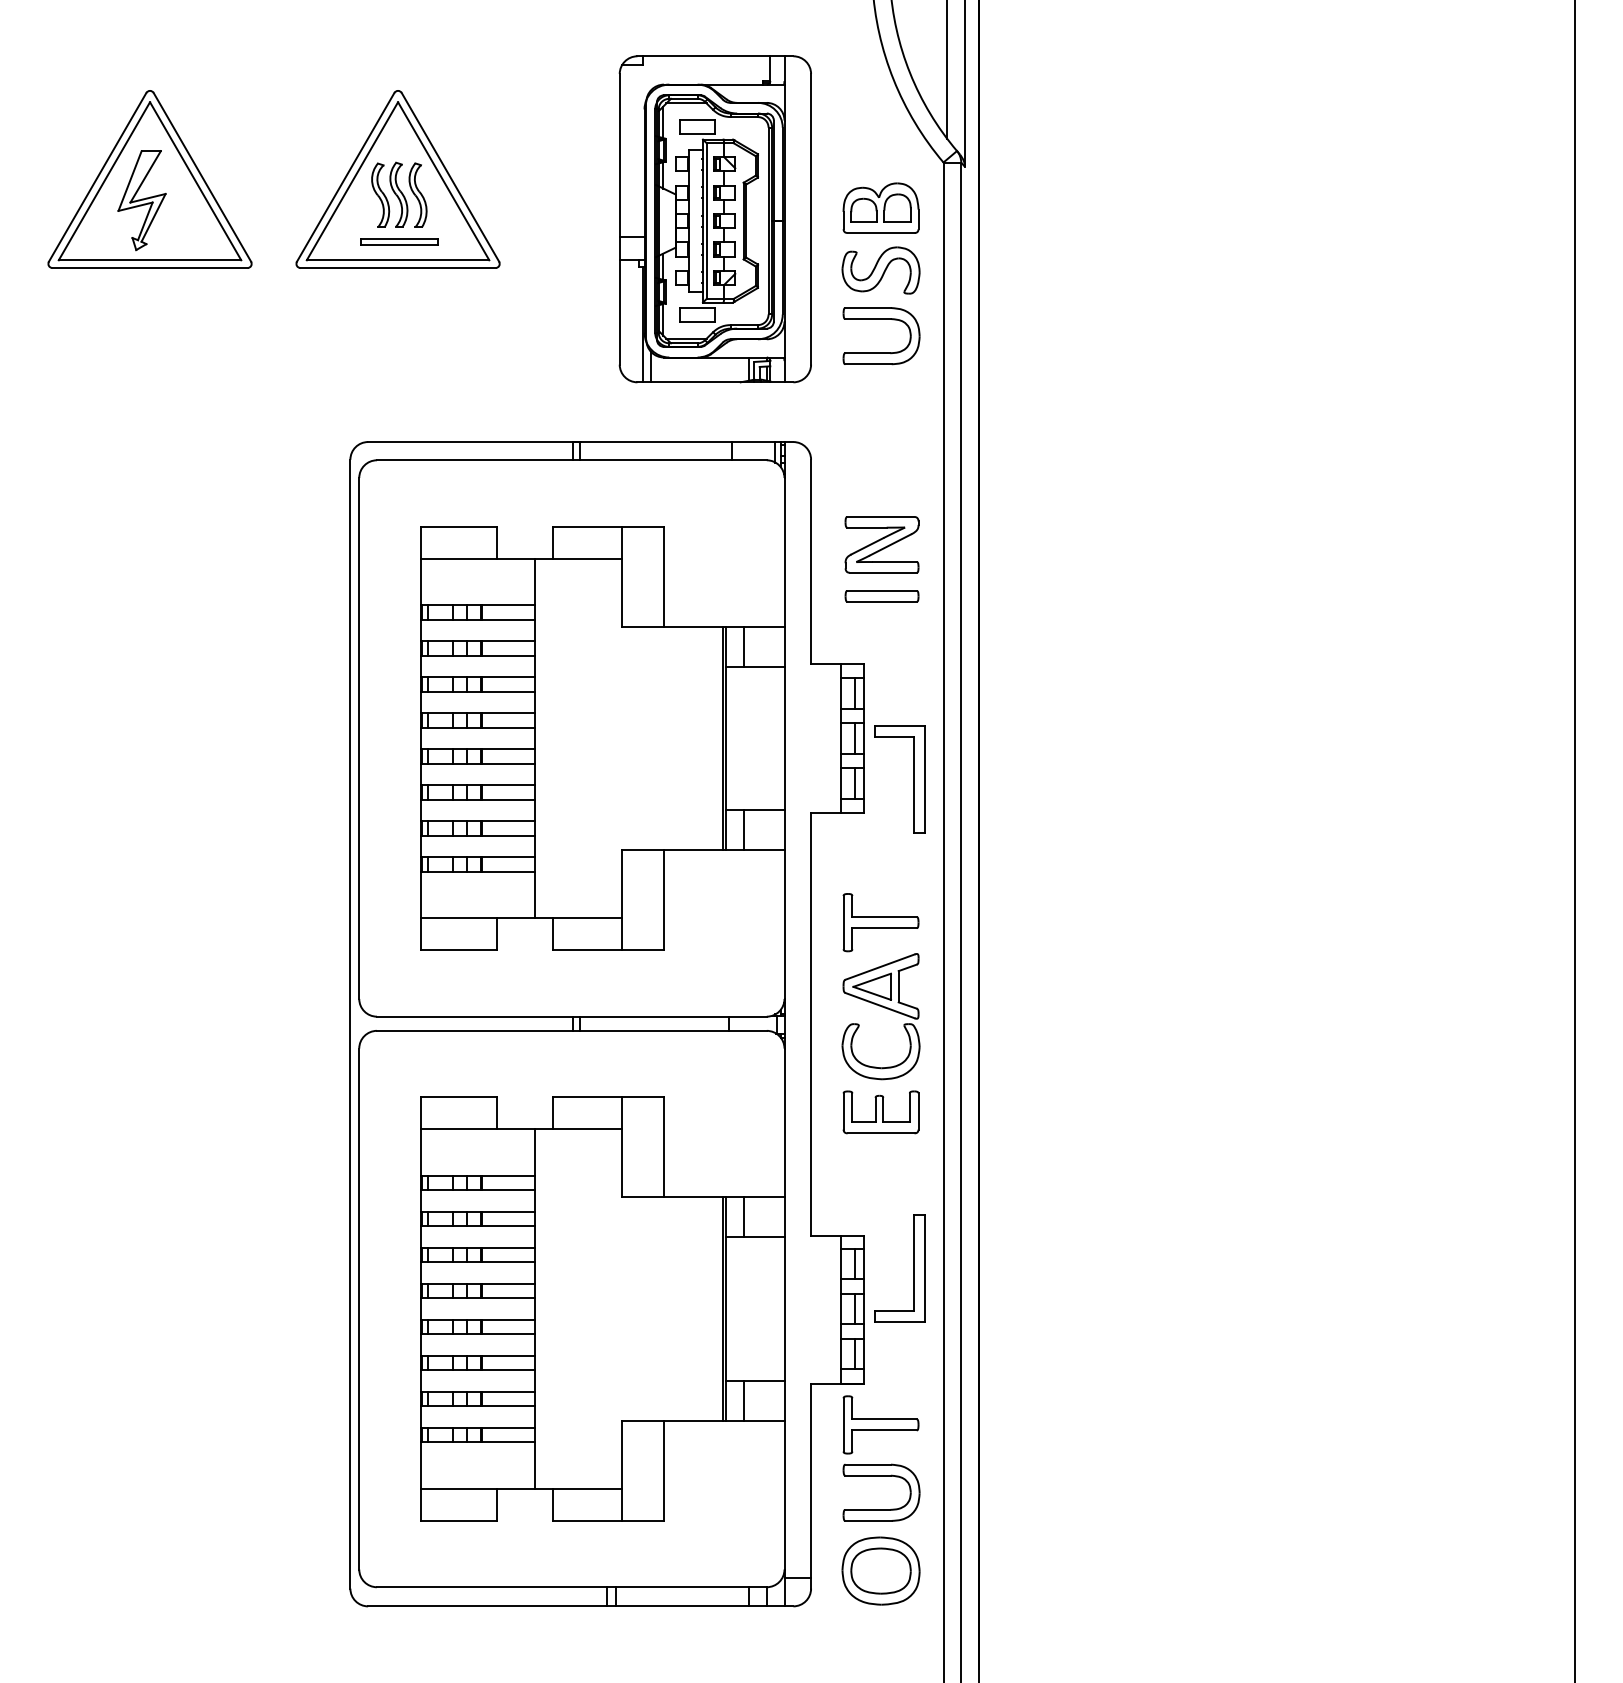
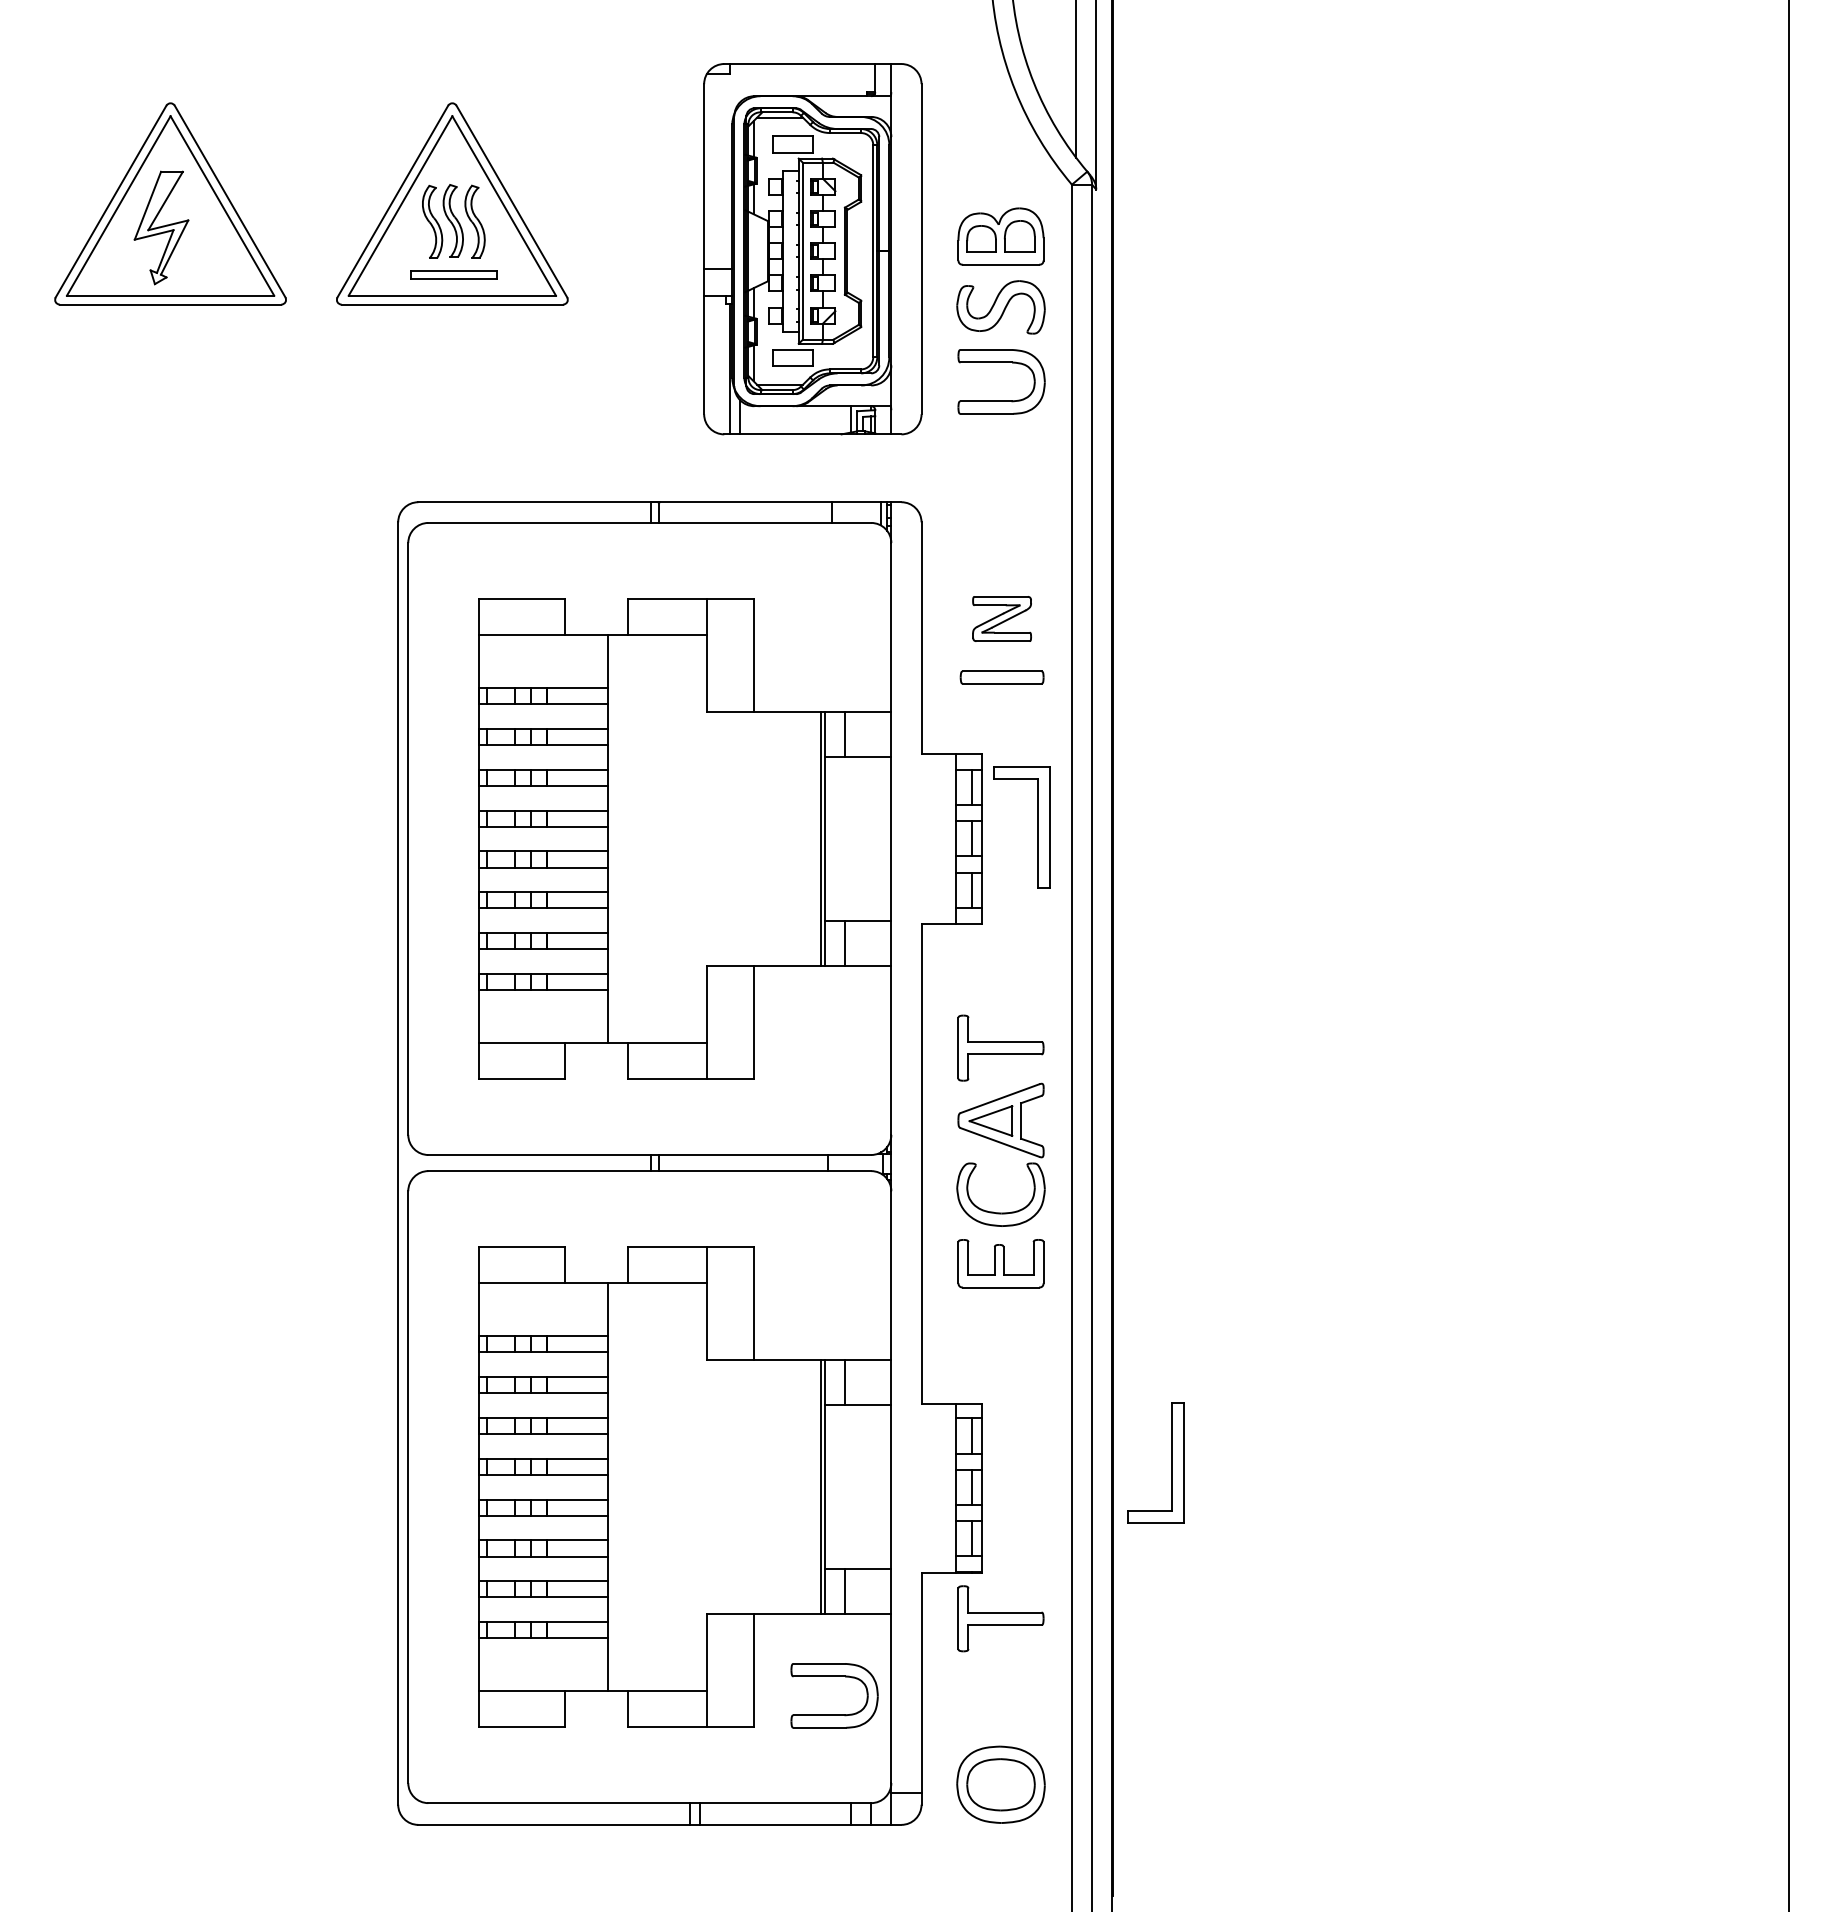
part: (881, 544) -> (1001, 618), size x0.7
part: (913, 779) -> (1037, 827), moved
part: (913, 1268) -> (1171, 1462), moved
part: (881, 1475) -> (834, 1676), moved

